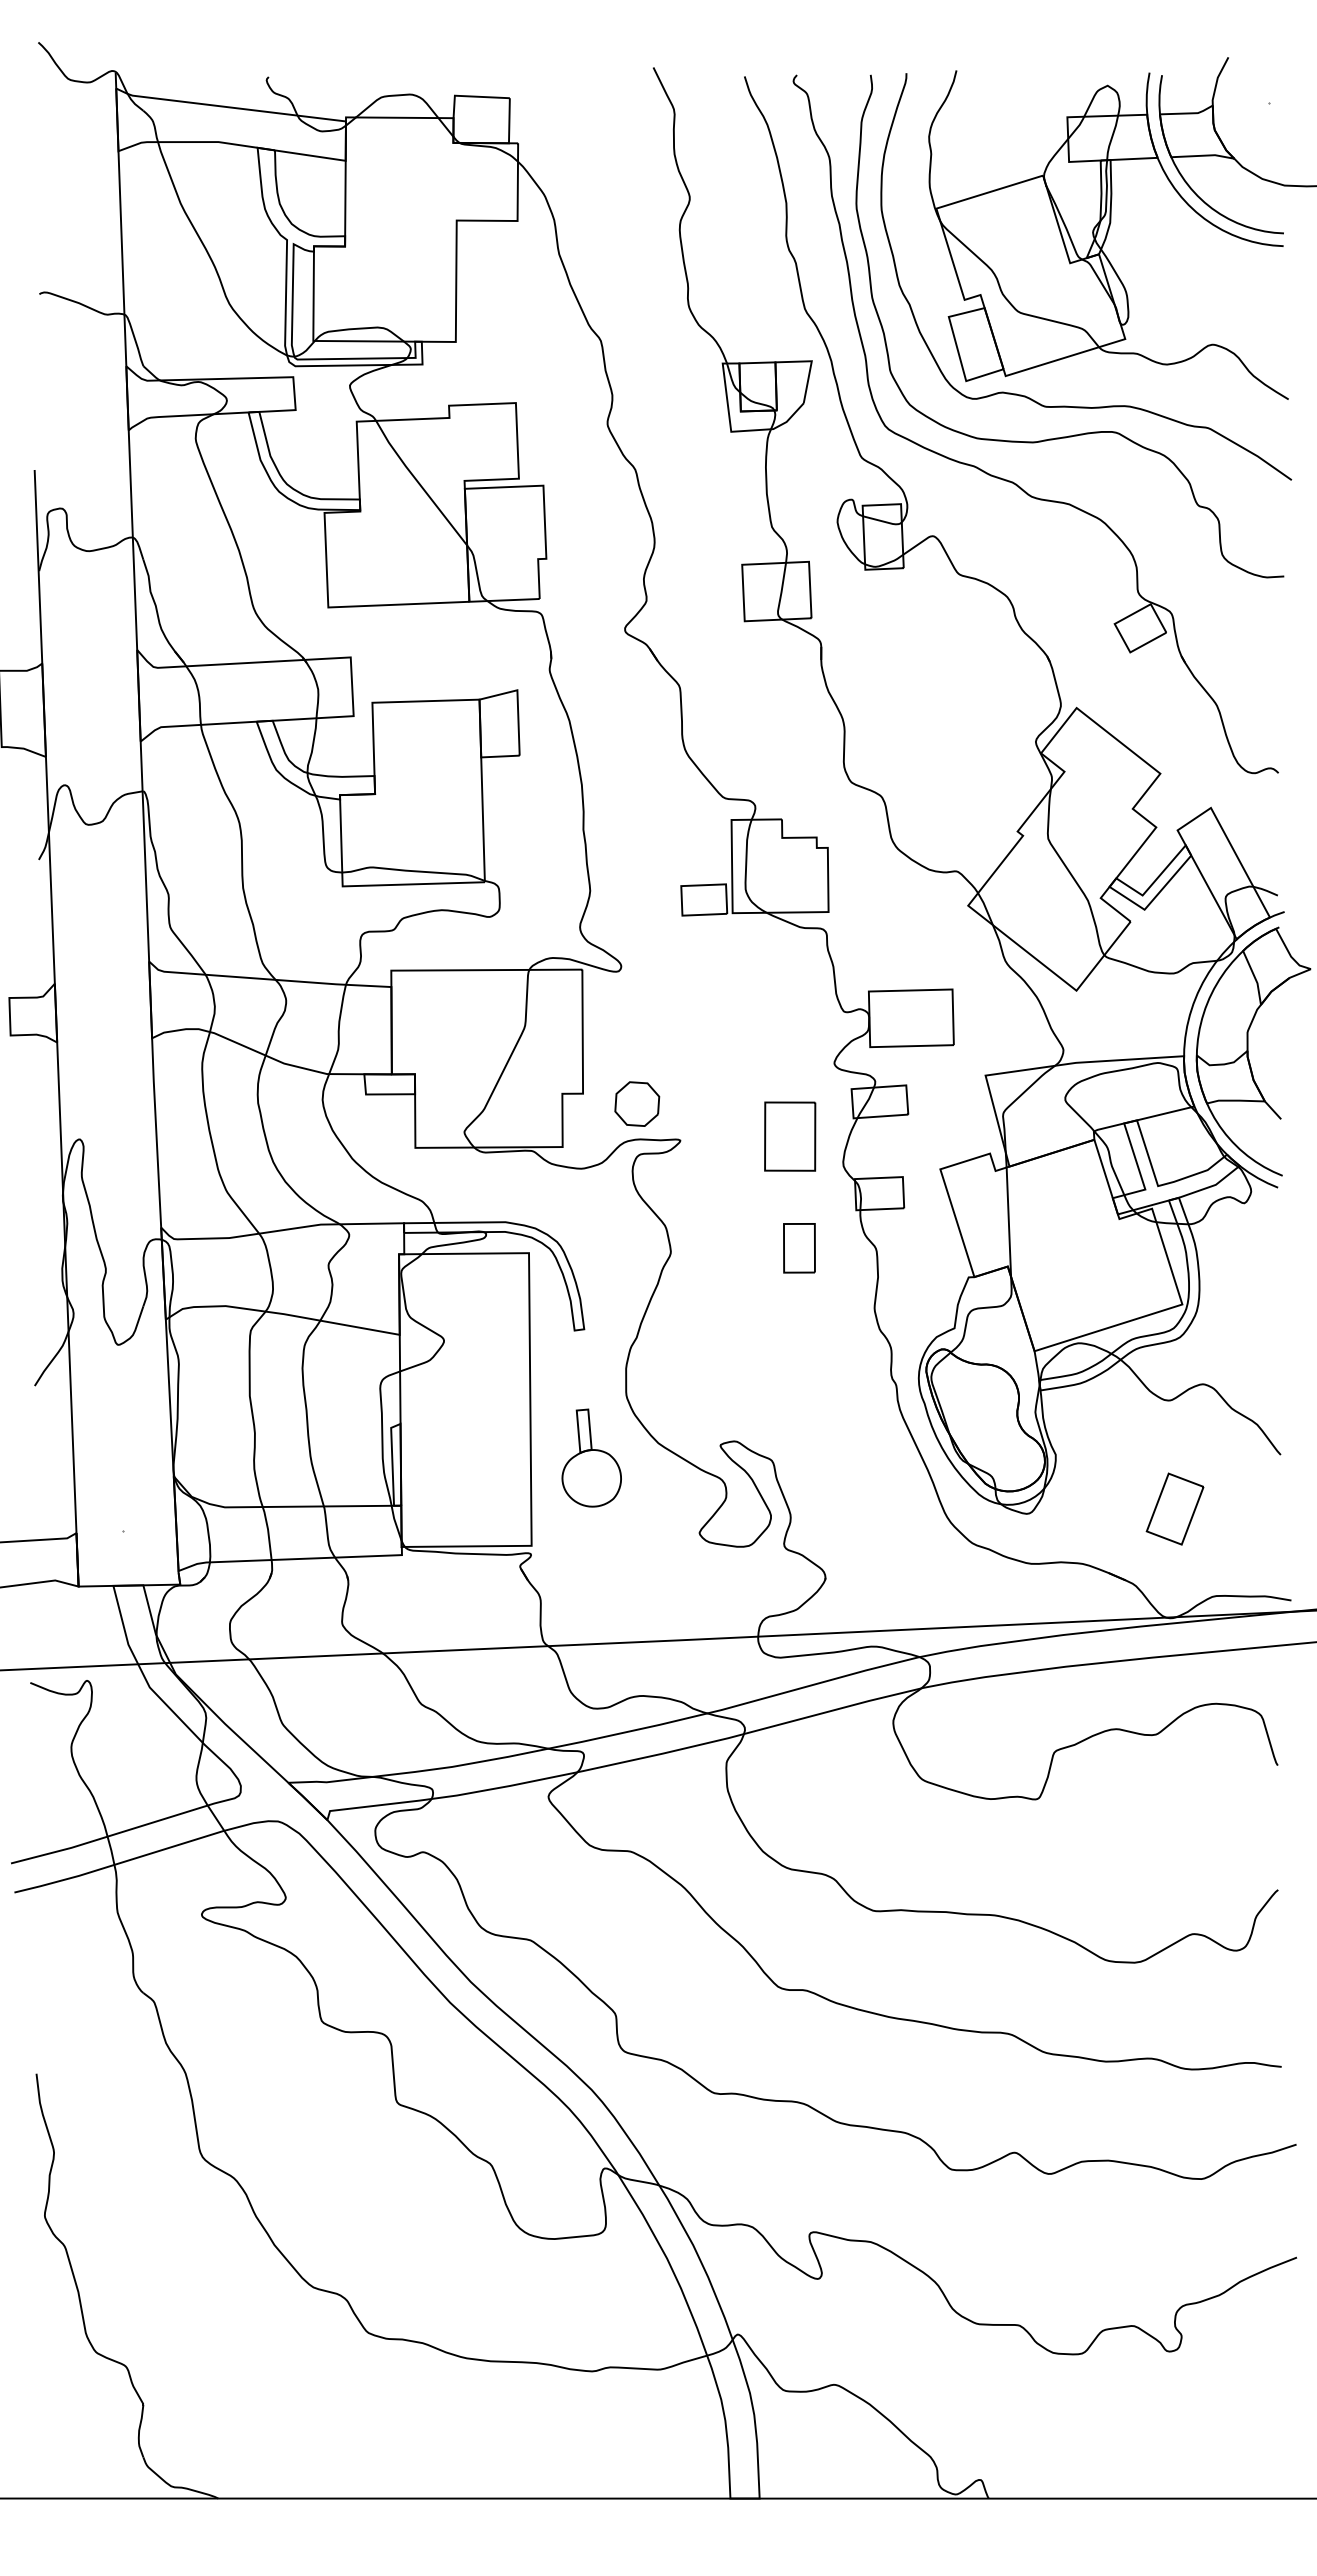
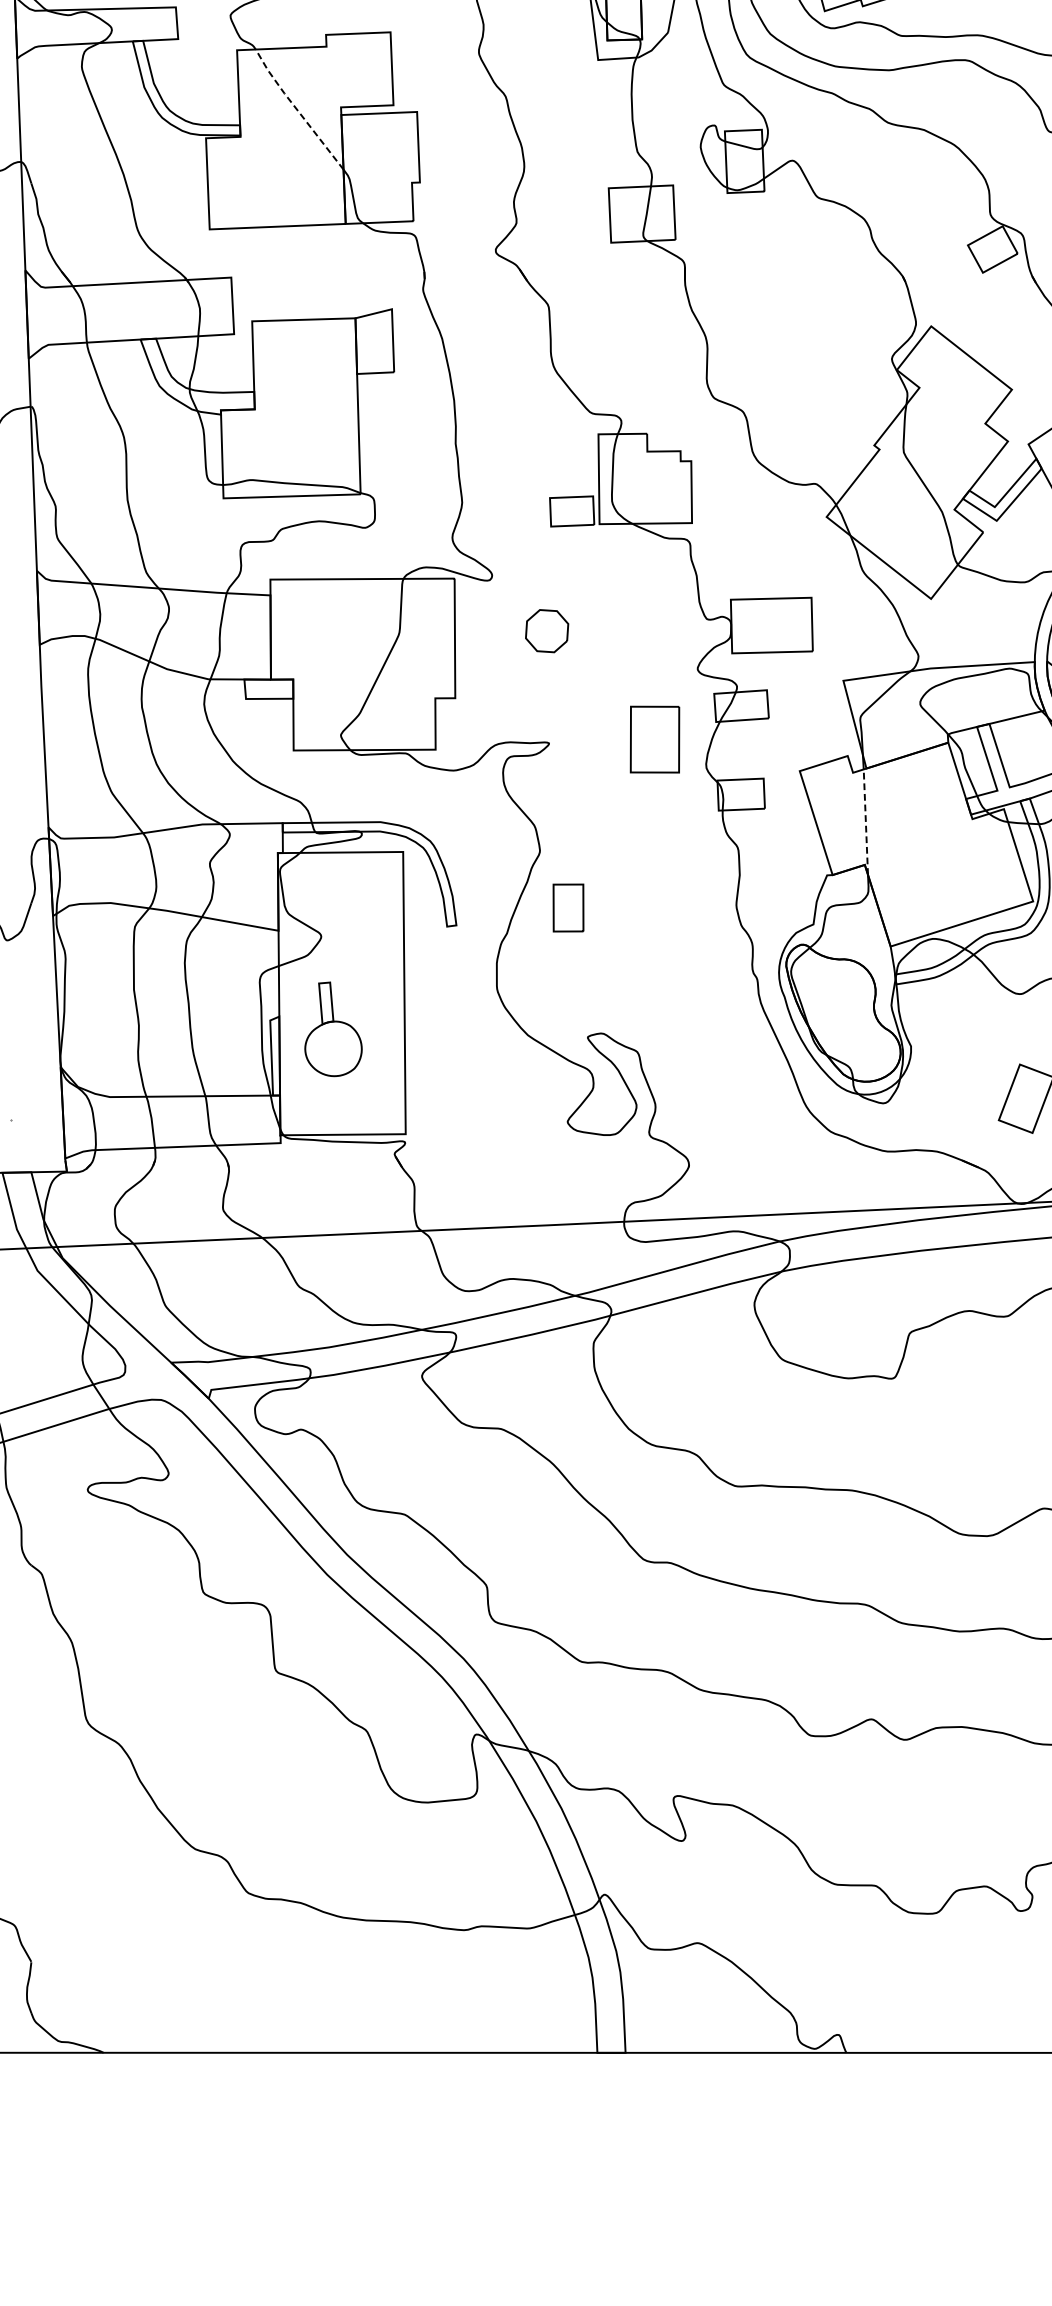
line: (418, 483) -> (296, 109), solid -> dashed
part: (637, 1103) -> (547, 630), moved
line: (1008, 1222) -> (865, 822), solid -> dashed
part: (799, 1248) -> (568, 908), moved
part: (591, 1457) -> (333, 1028), moved

